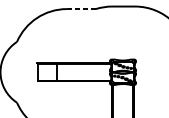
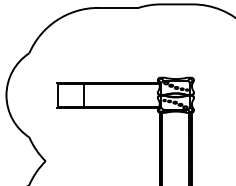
line: (81, 8) -> (118, 7), dashed -> solid

